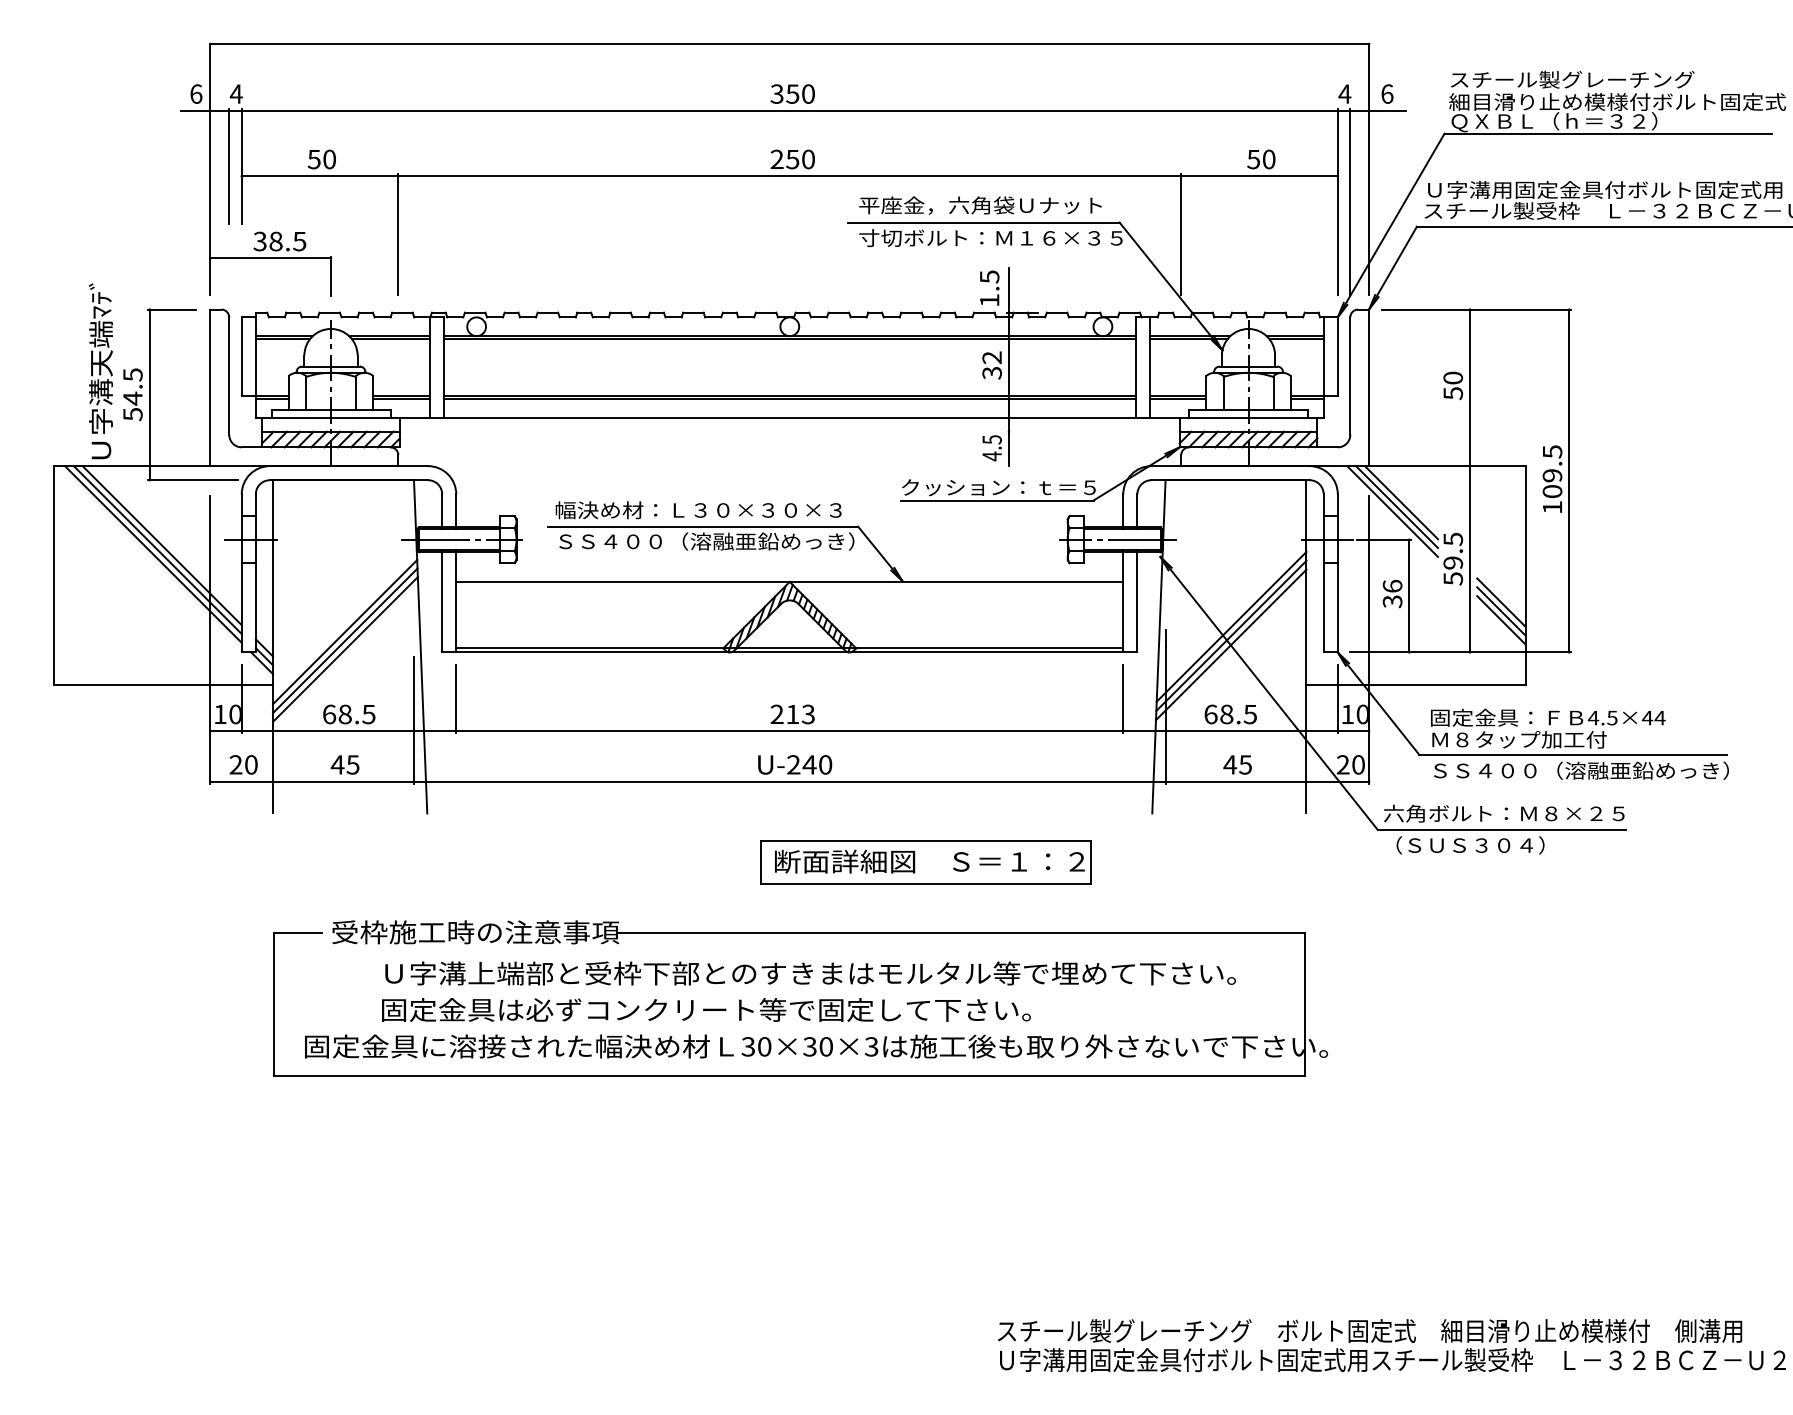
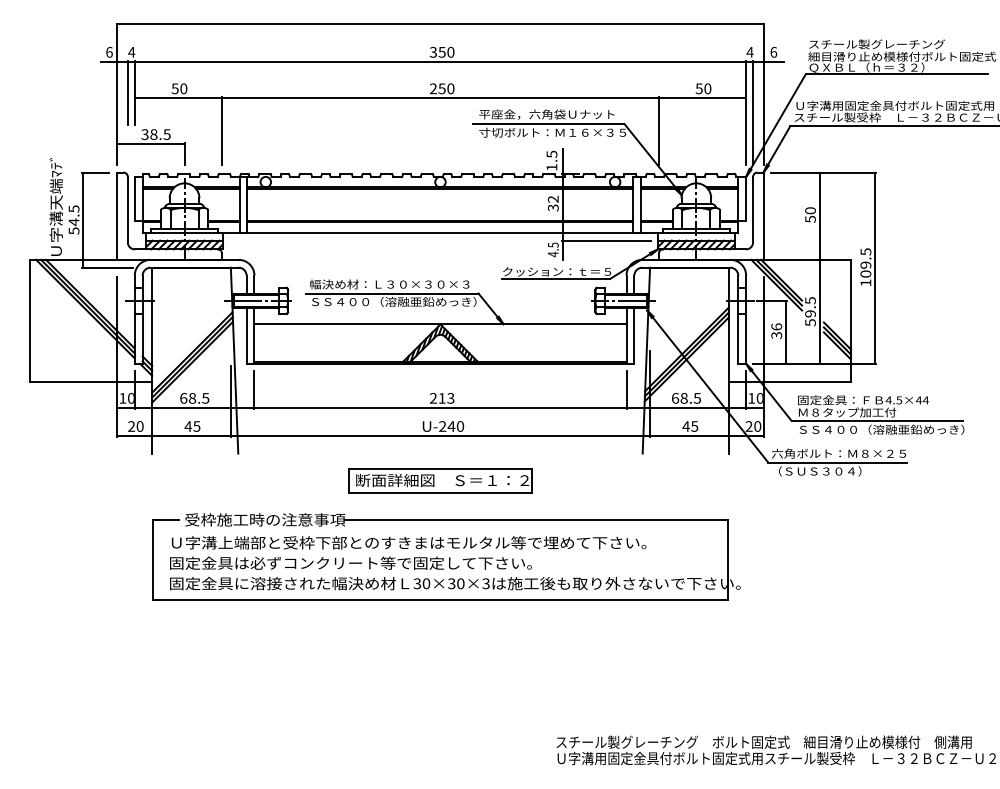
line: (1085, 431) -> (605, 240), added
part: (926, 861) -> (440, 480), moved
text: (809, 990) -> (408, 552), moved

